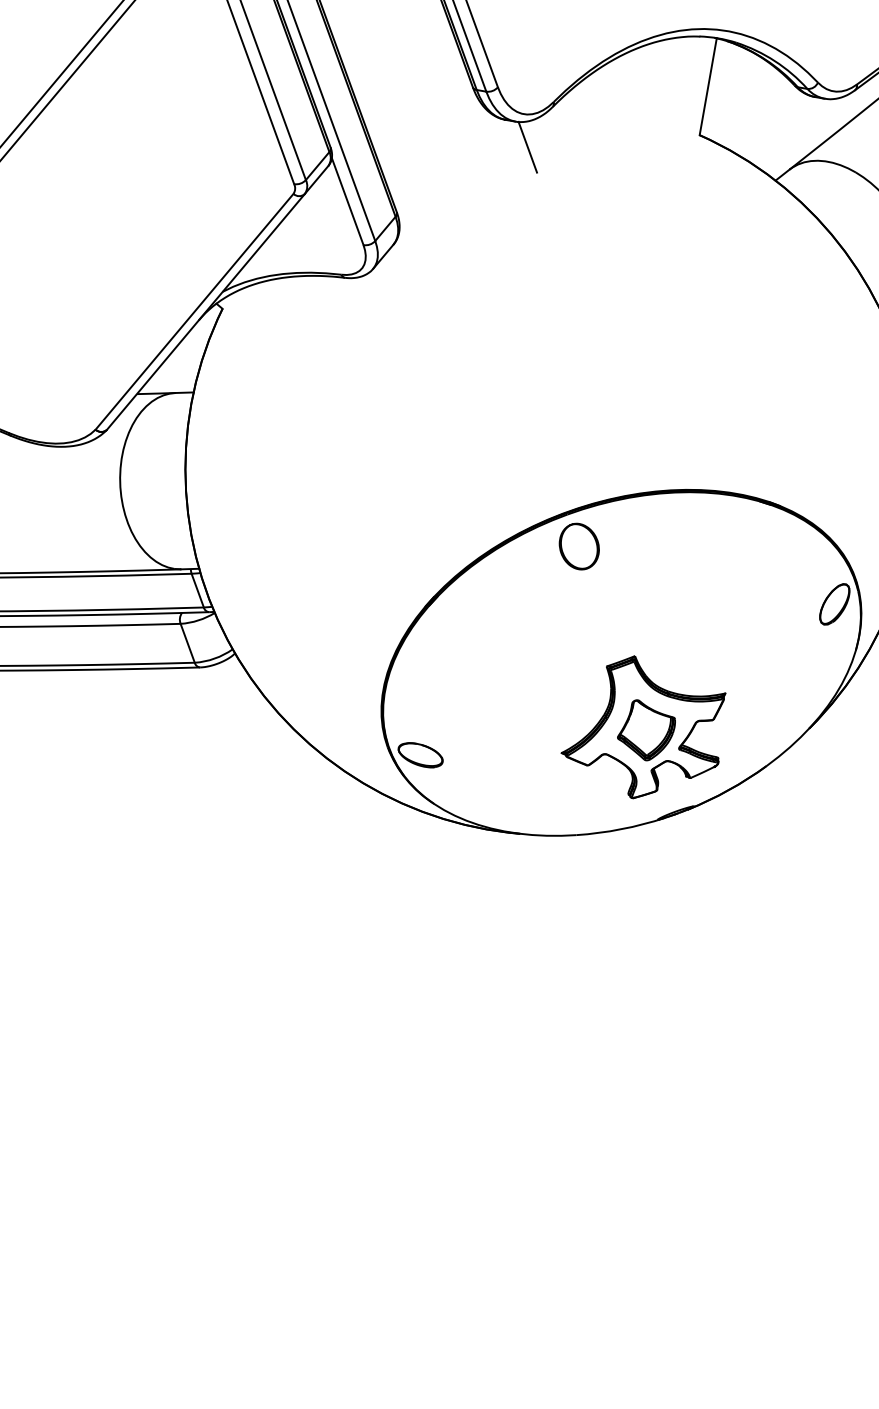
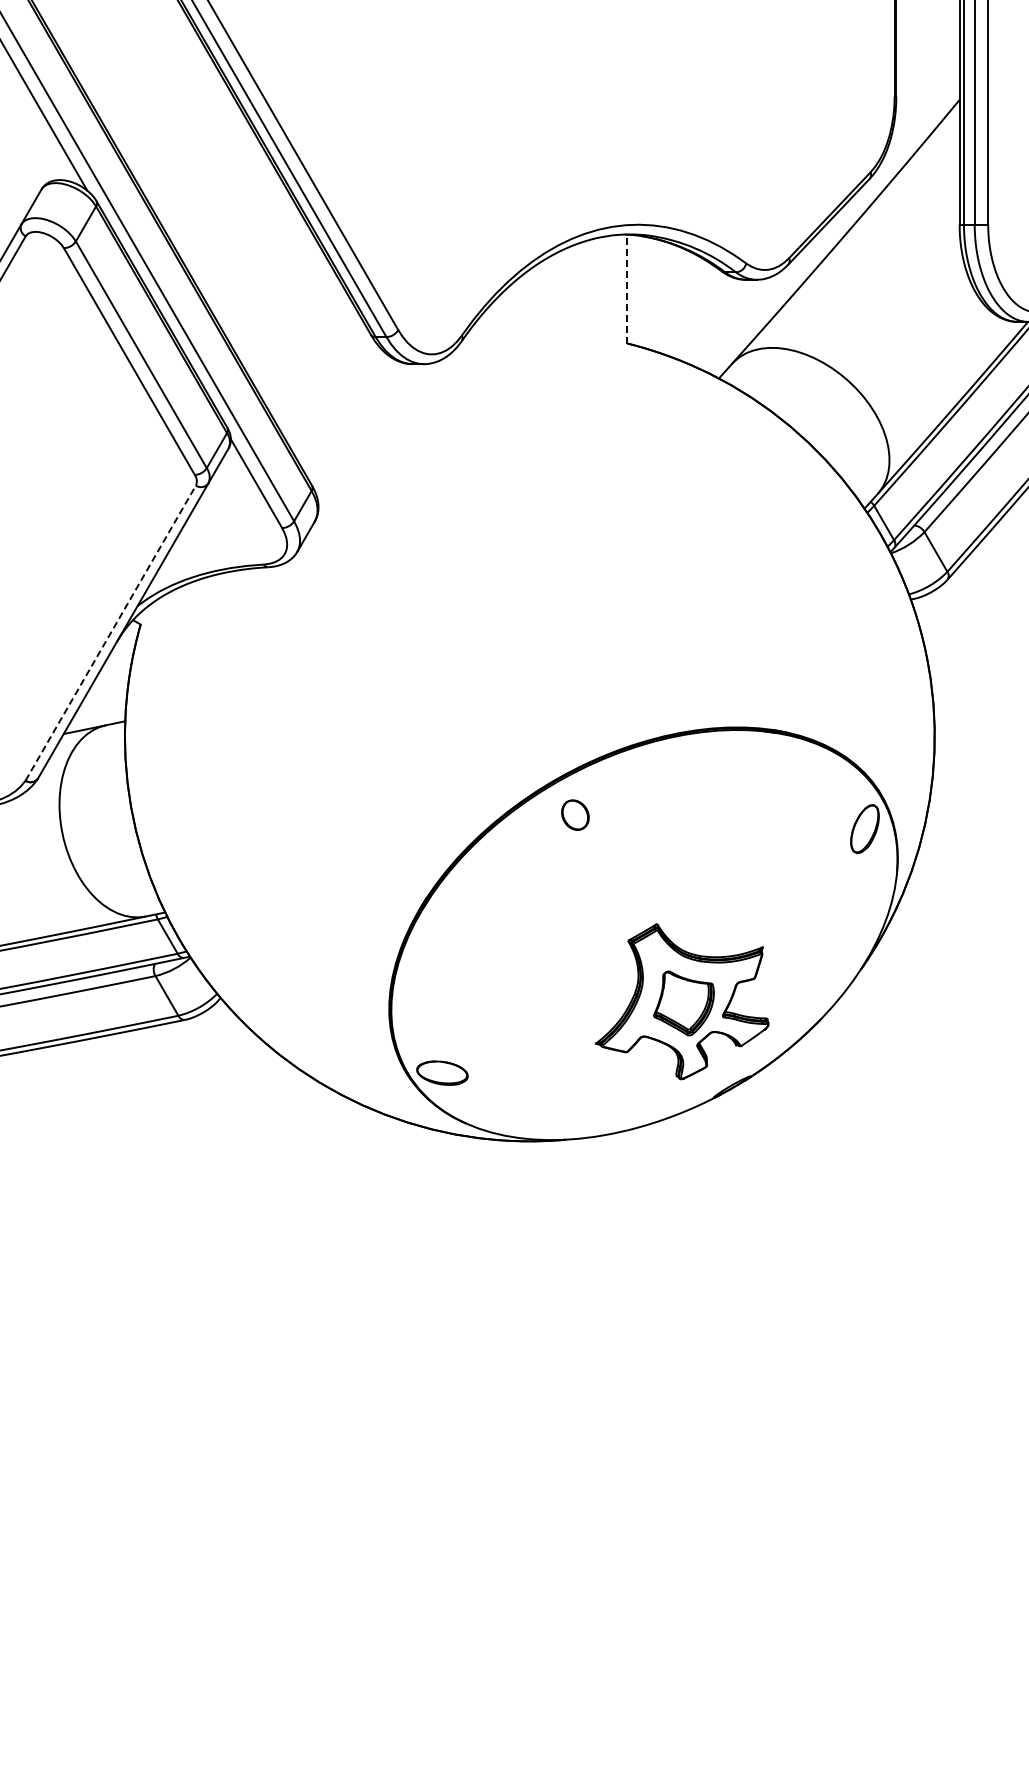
line: (708, 86) -> (627, 288), solid -> dashed
line: (527, 147) -> (442, 389), removed
line: (195, 311) -> (111, 632), solid -> dashed
part: (579, 545) -> (575, 814), size x0.6

